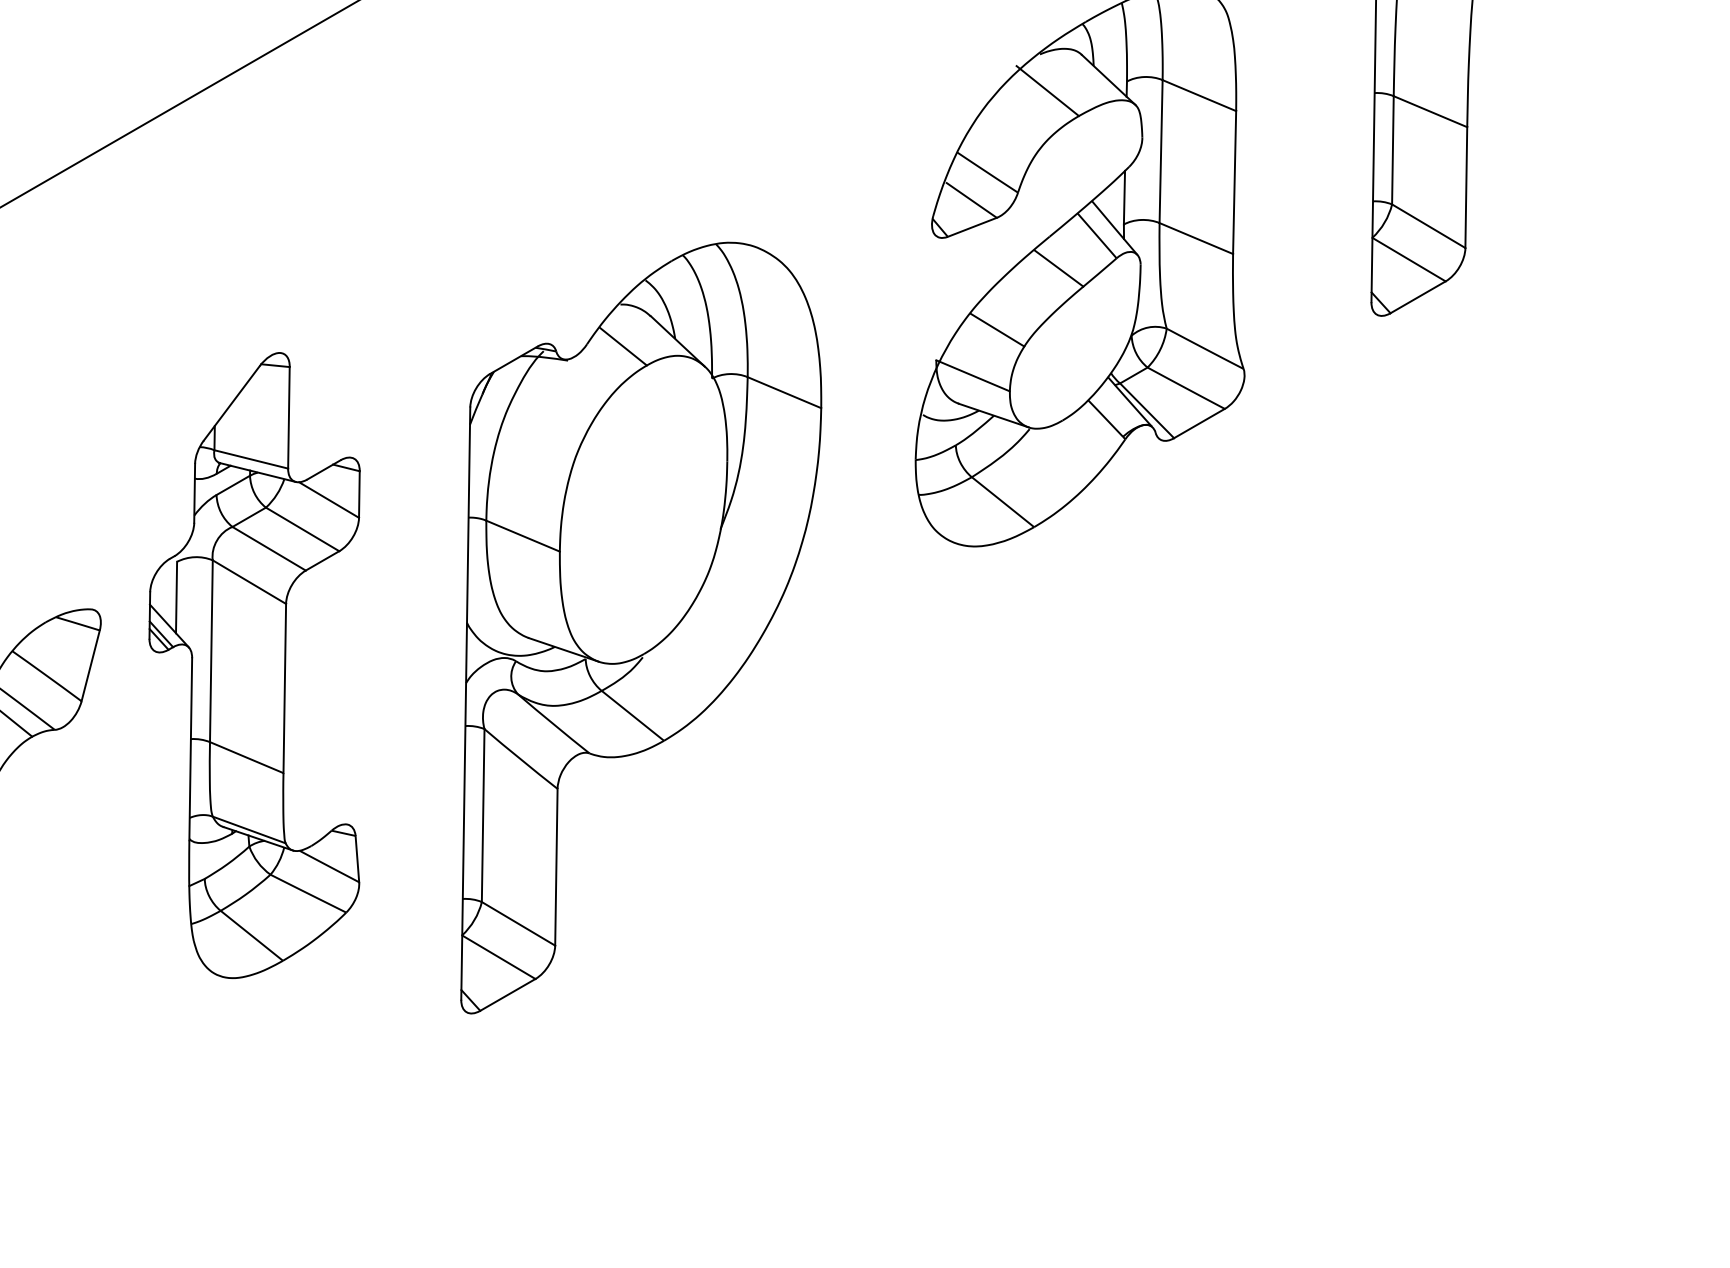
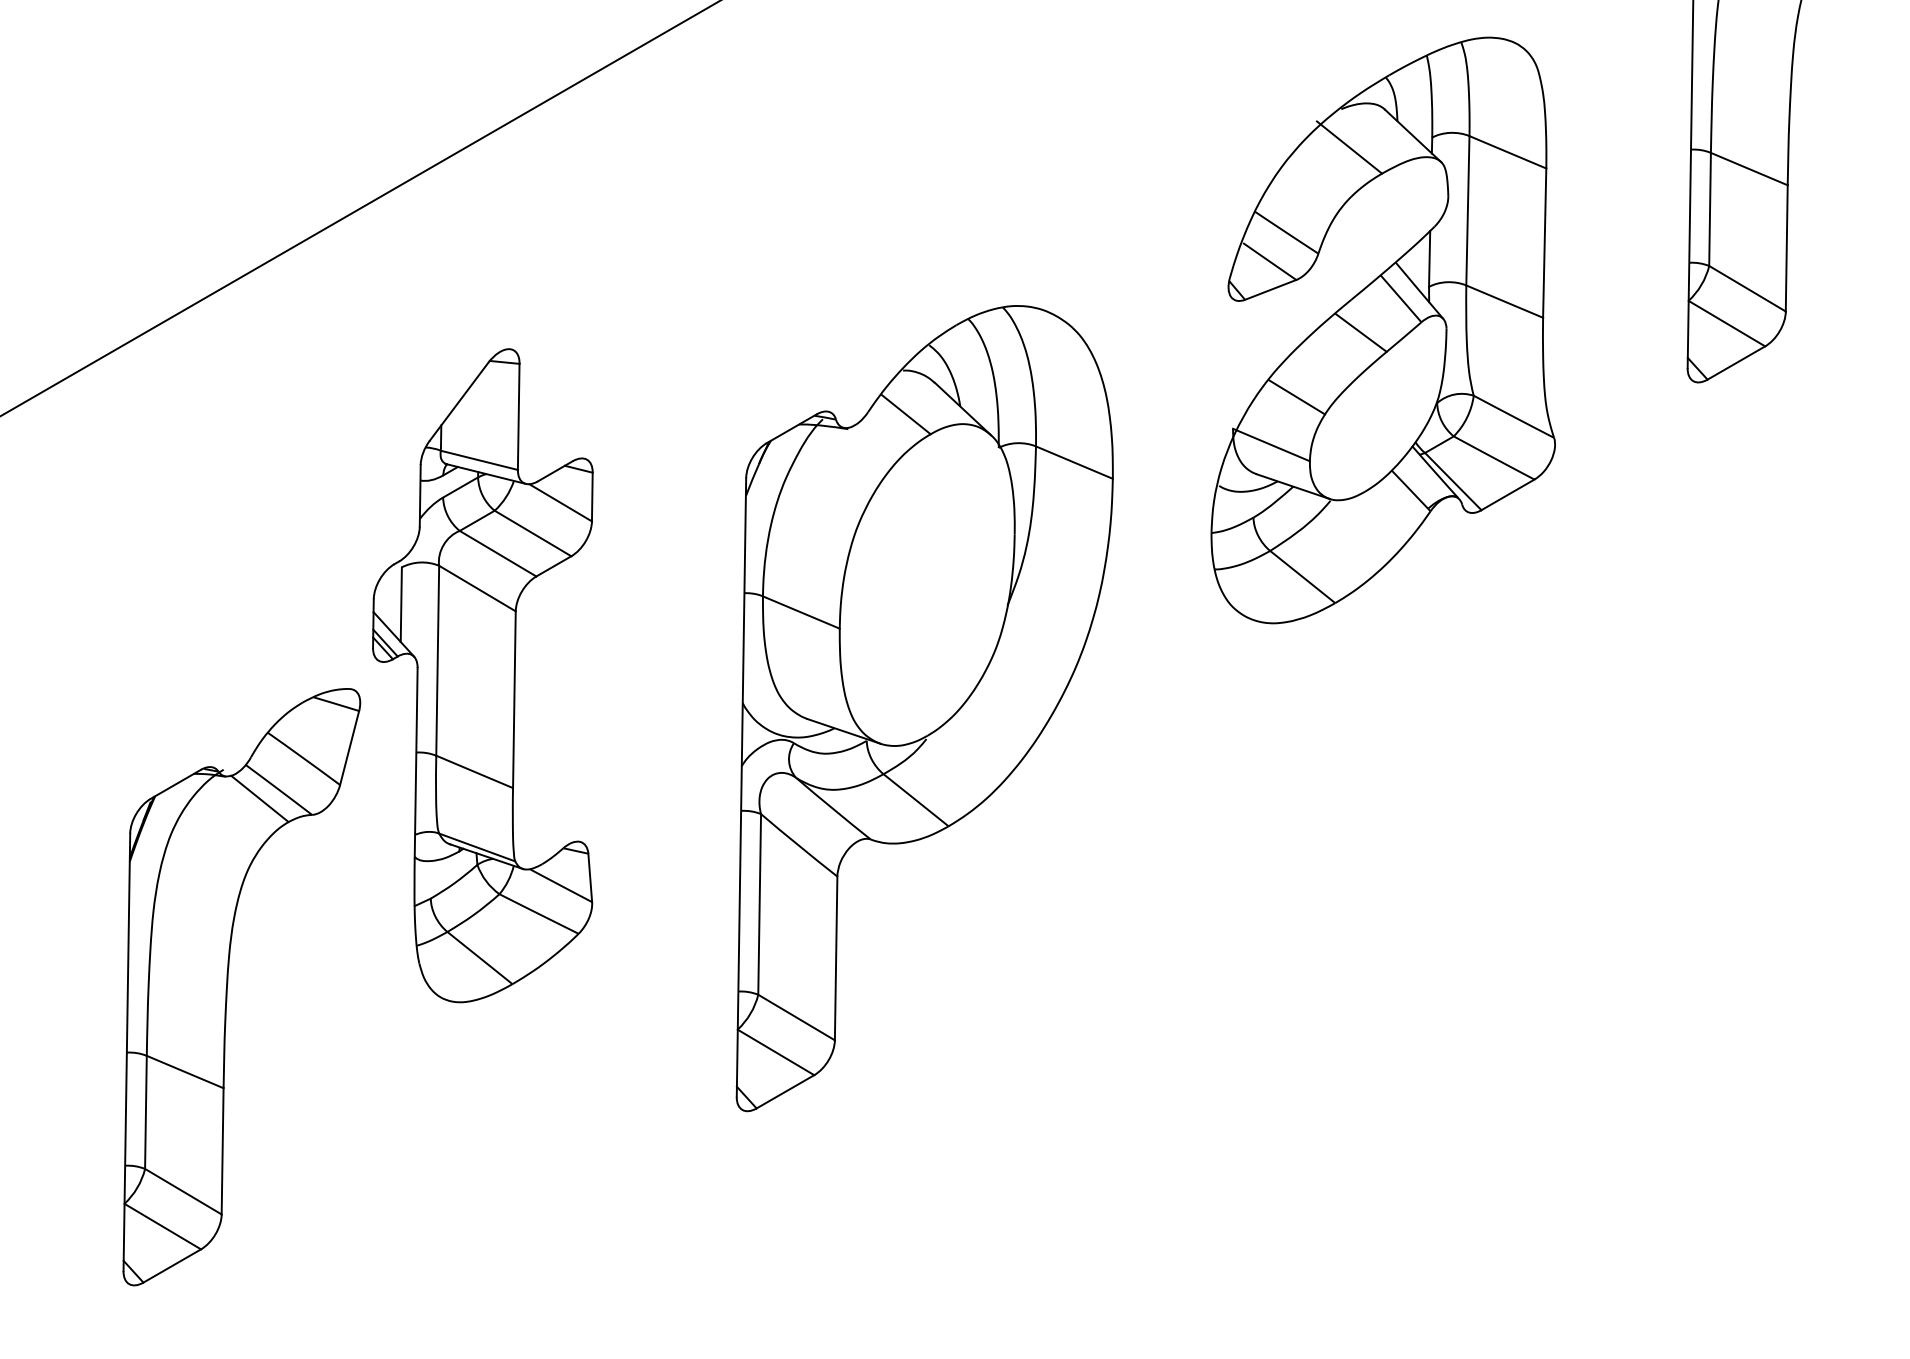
part: (254, 665) -> (482, 675), moved

